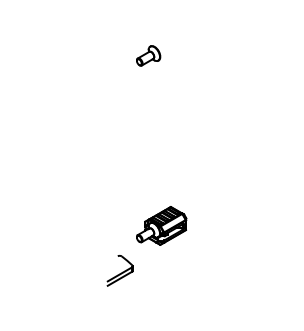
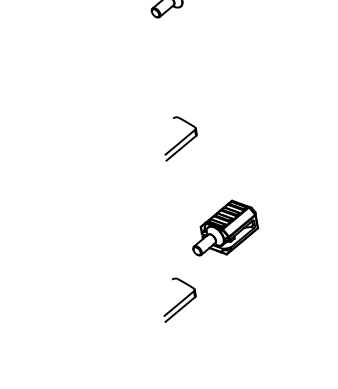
part: (140, 154) -> (178, 137), added

